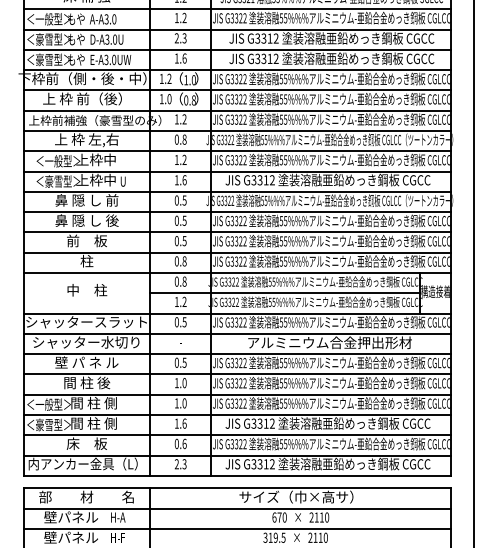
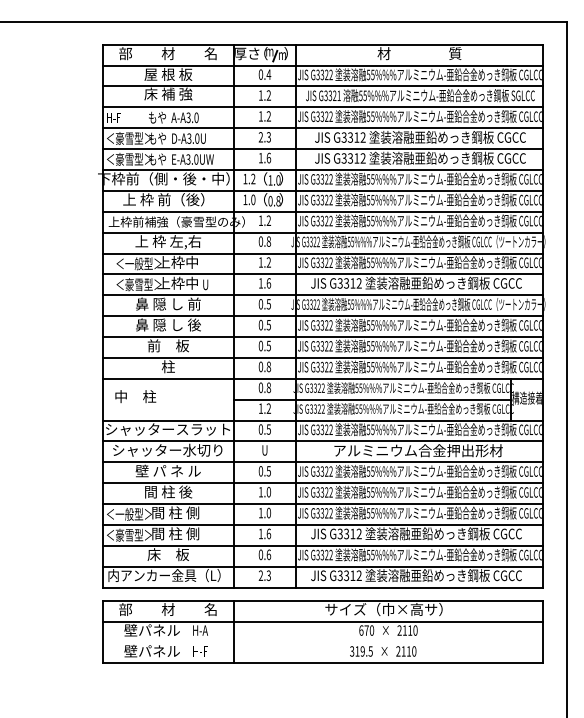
text: (49, 19) -> (129, 117), ＜一般型＞ -> H-F
text: (87, 290) -> (135, 396), moved
text: (180, 342) -> (264, 450), - -> U
line: (237, 529) -> (323, 642), removed

